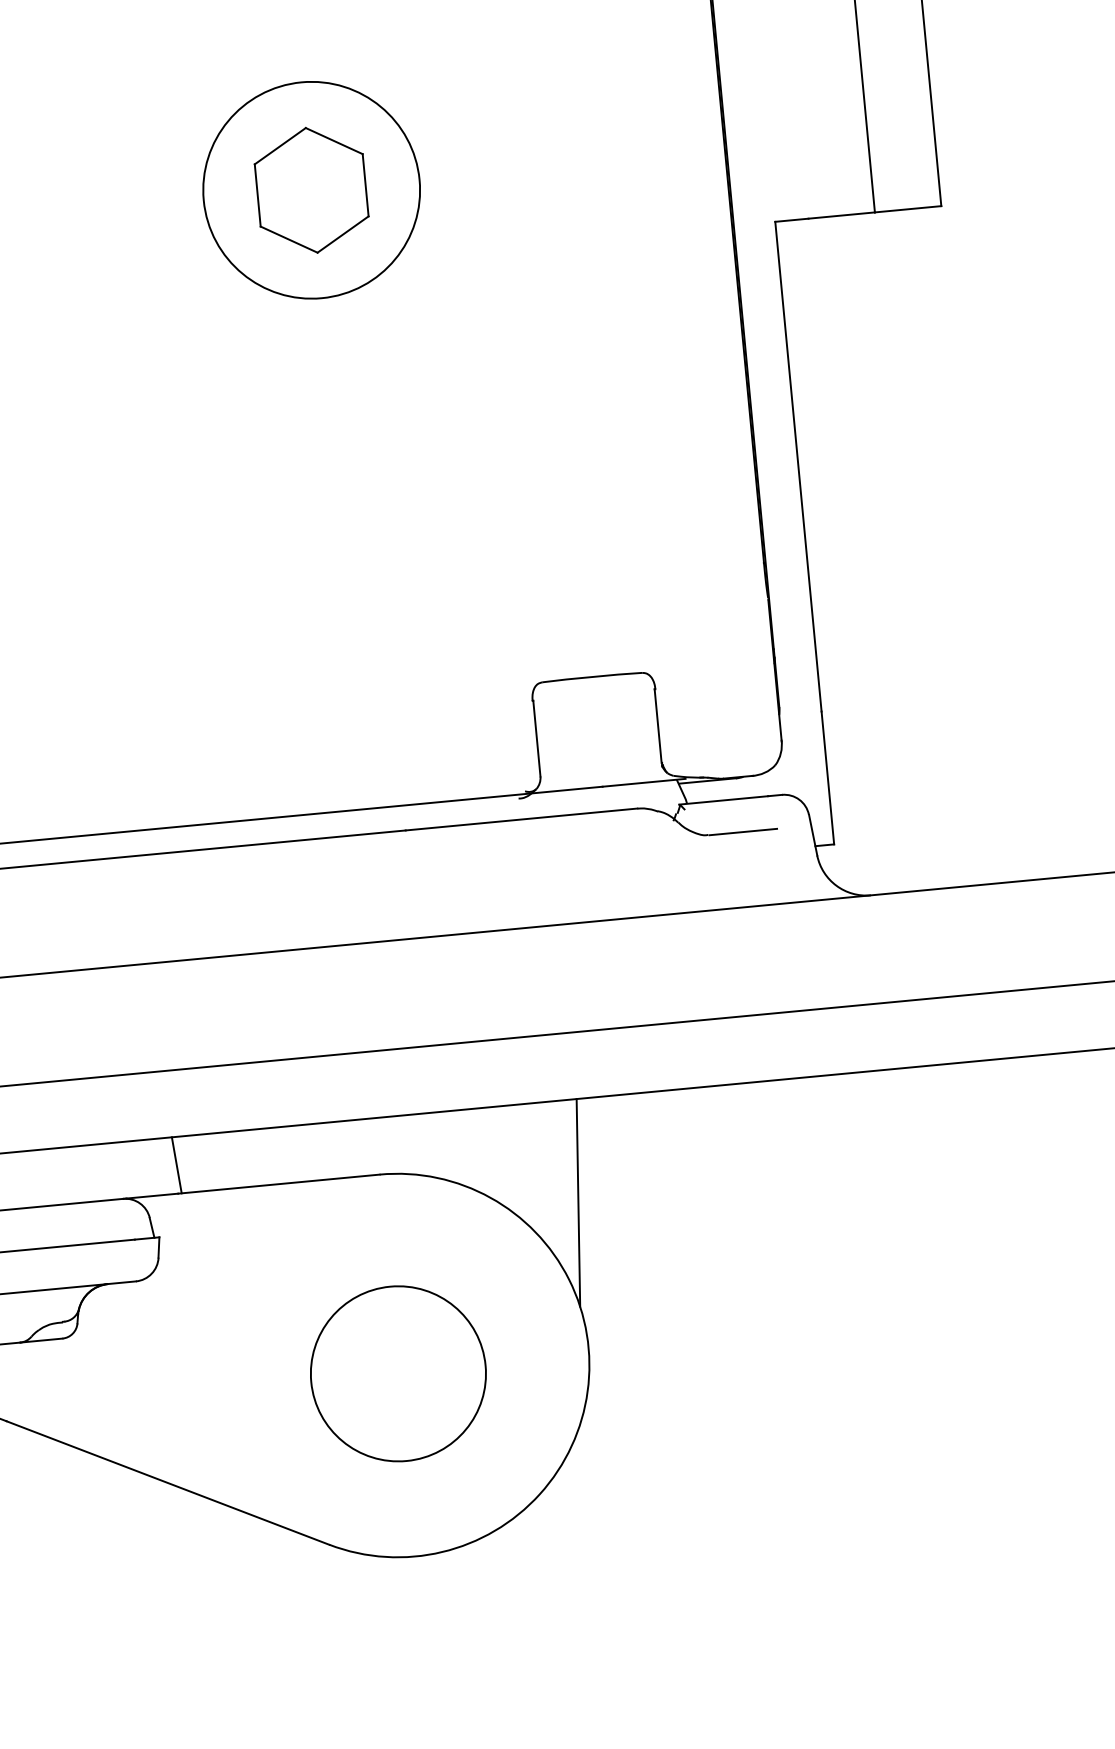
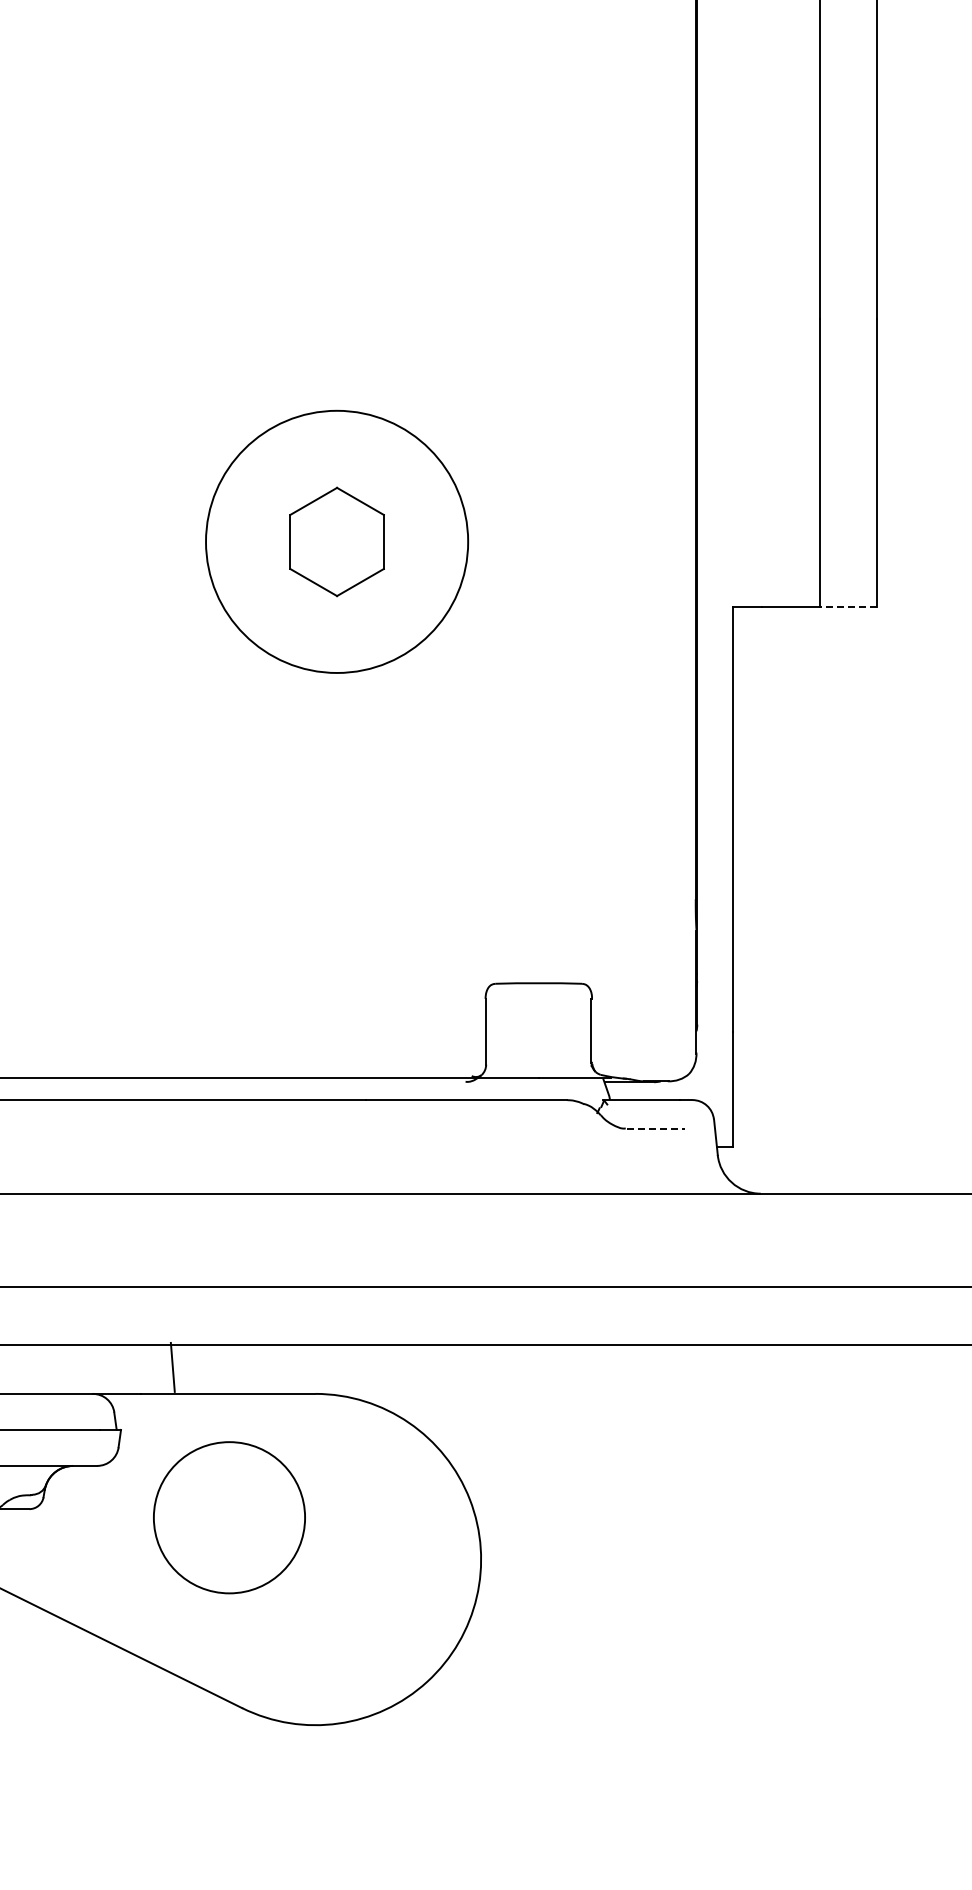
circle: (310, 189) -> (336, 541), size x1.4
line: (908, 209) -> (848, 606), solid -> dashed
line: (743, 831) -> (656, 1128), solid -> dashed
line: (176, 1164) -> (172, 1366), moved
line: (578, 1201) -> (484, 1433), removed
circle: (398, 1373) -> (229, 1517), moved

